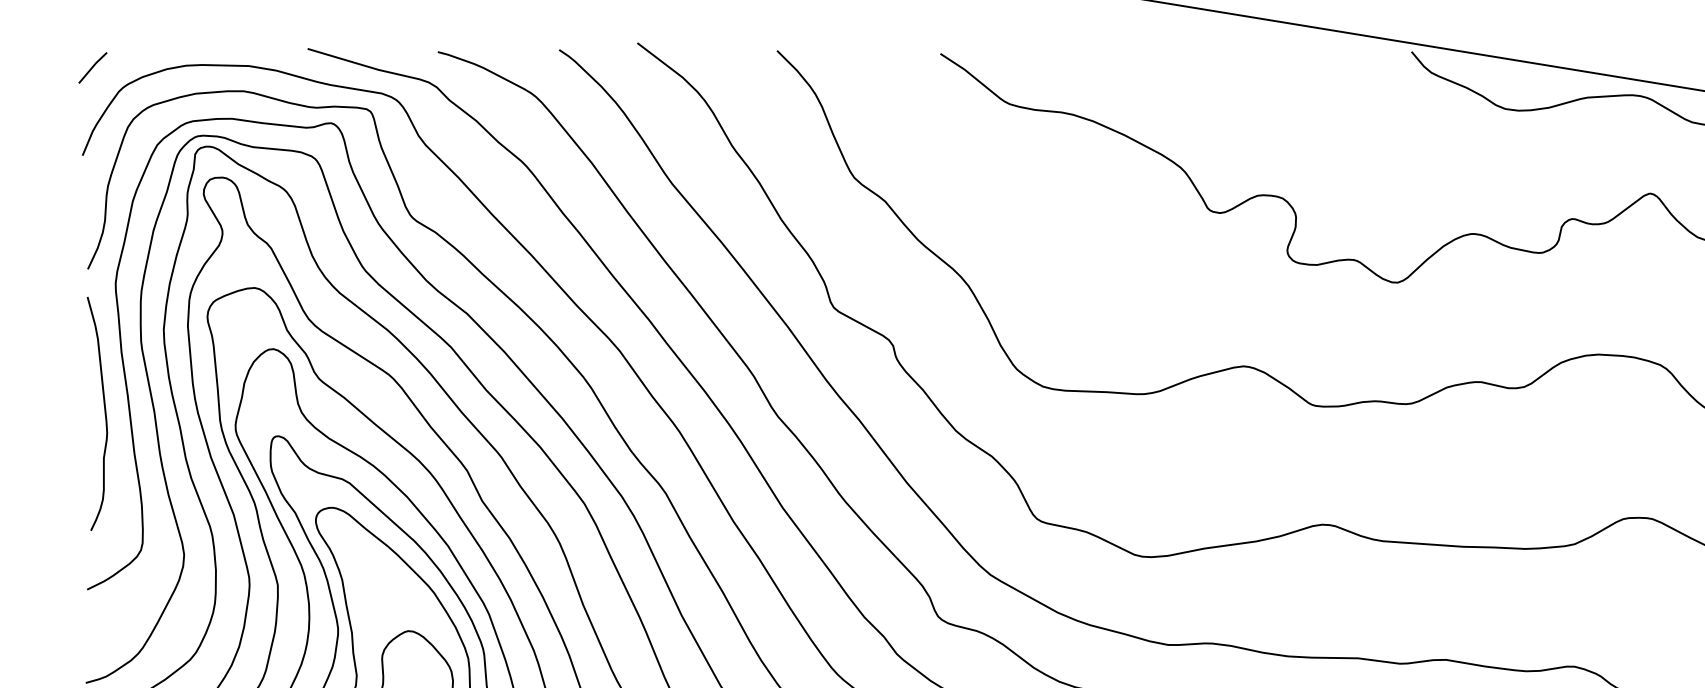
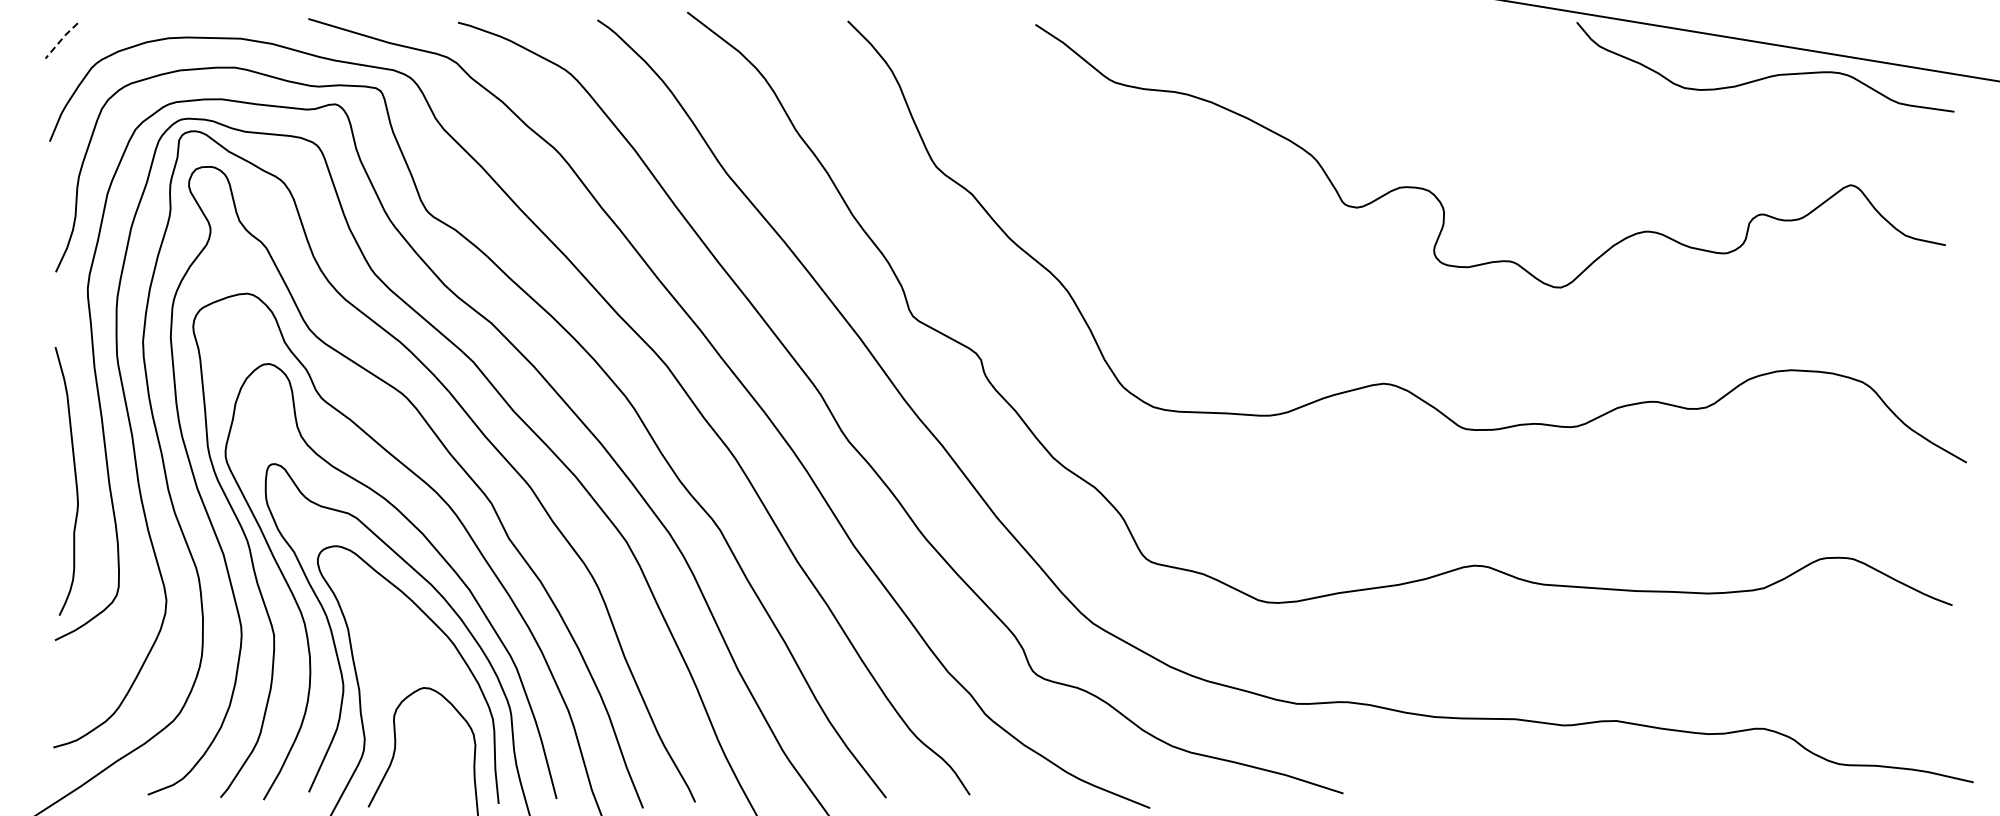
line: (92, 66) -> (61, 39), solid -> dashed
curve: (104, 414) -> (75, 481), moved

